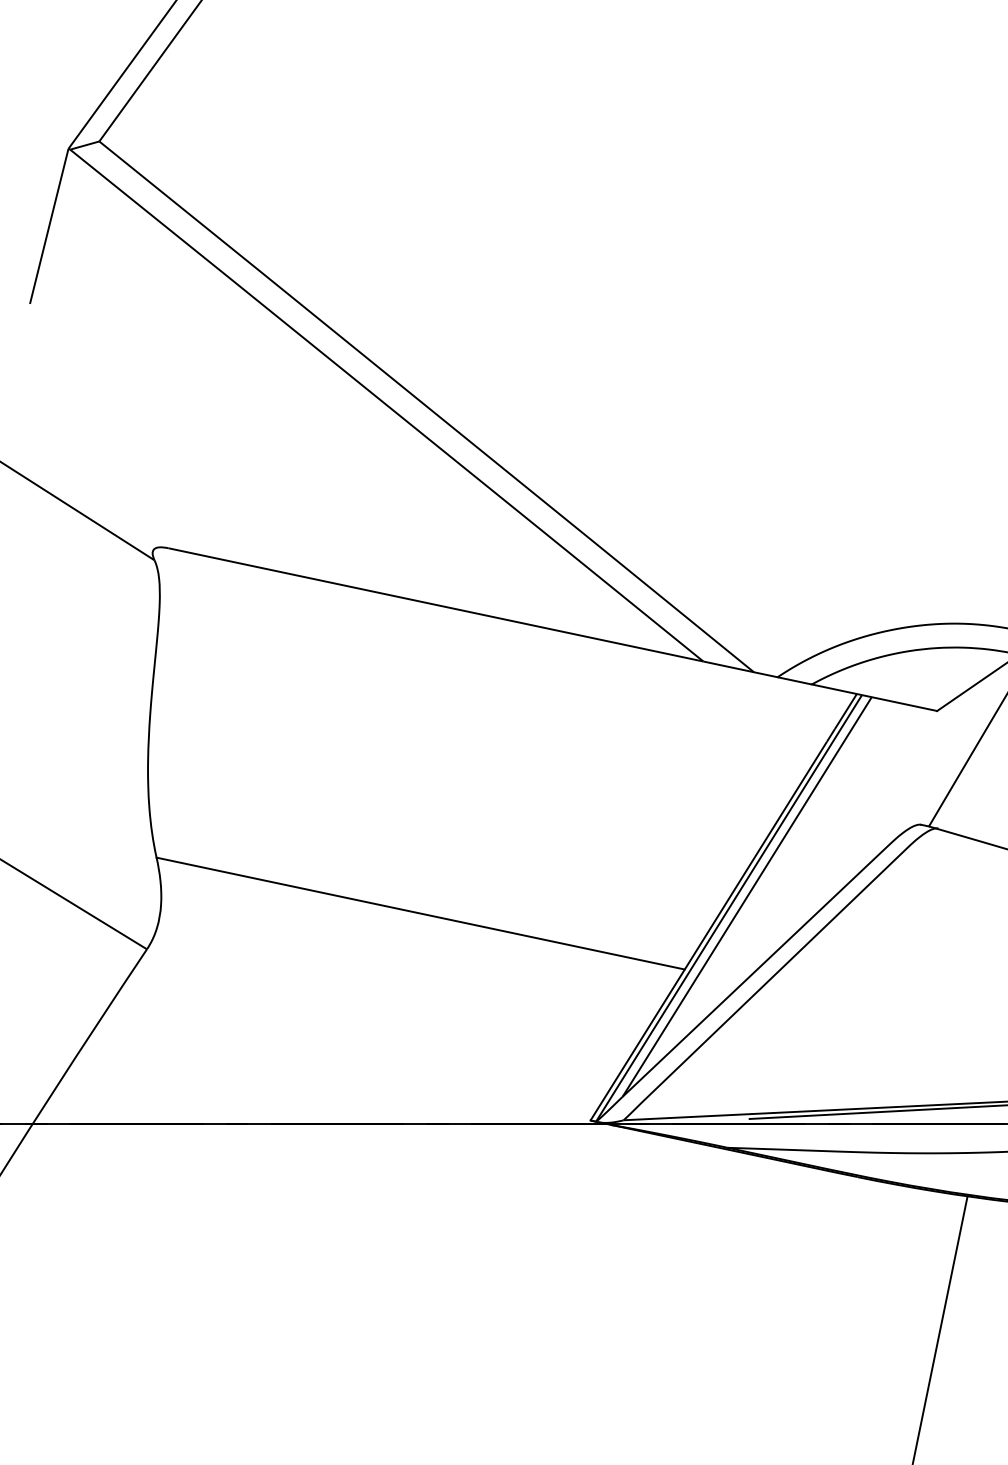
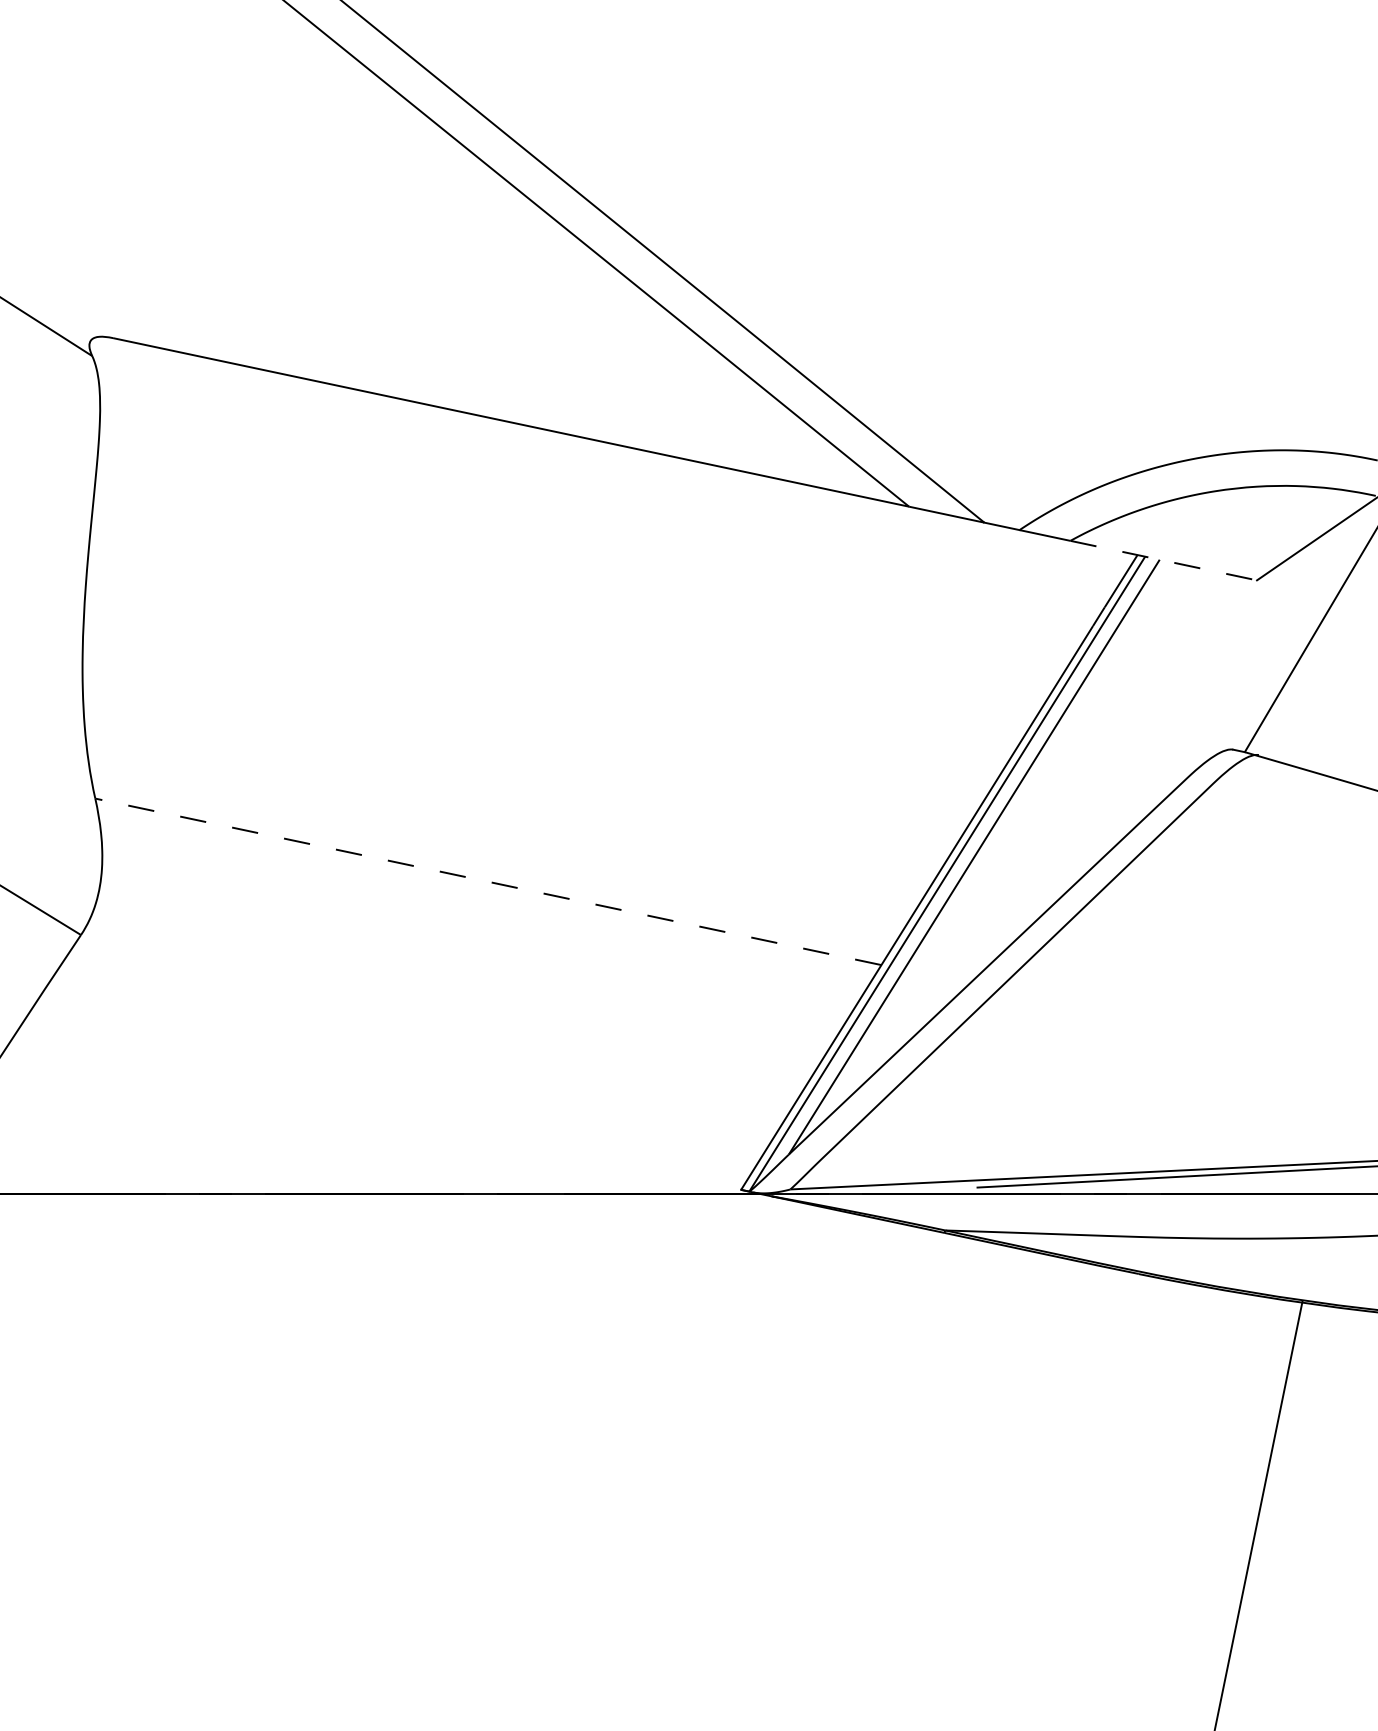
line: (874, 697) -> (1163, 560), solid -> dashed
line: (420, 913) -> (488, 881), solid -> dashed

